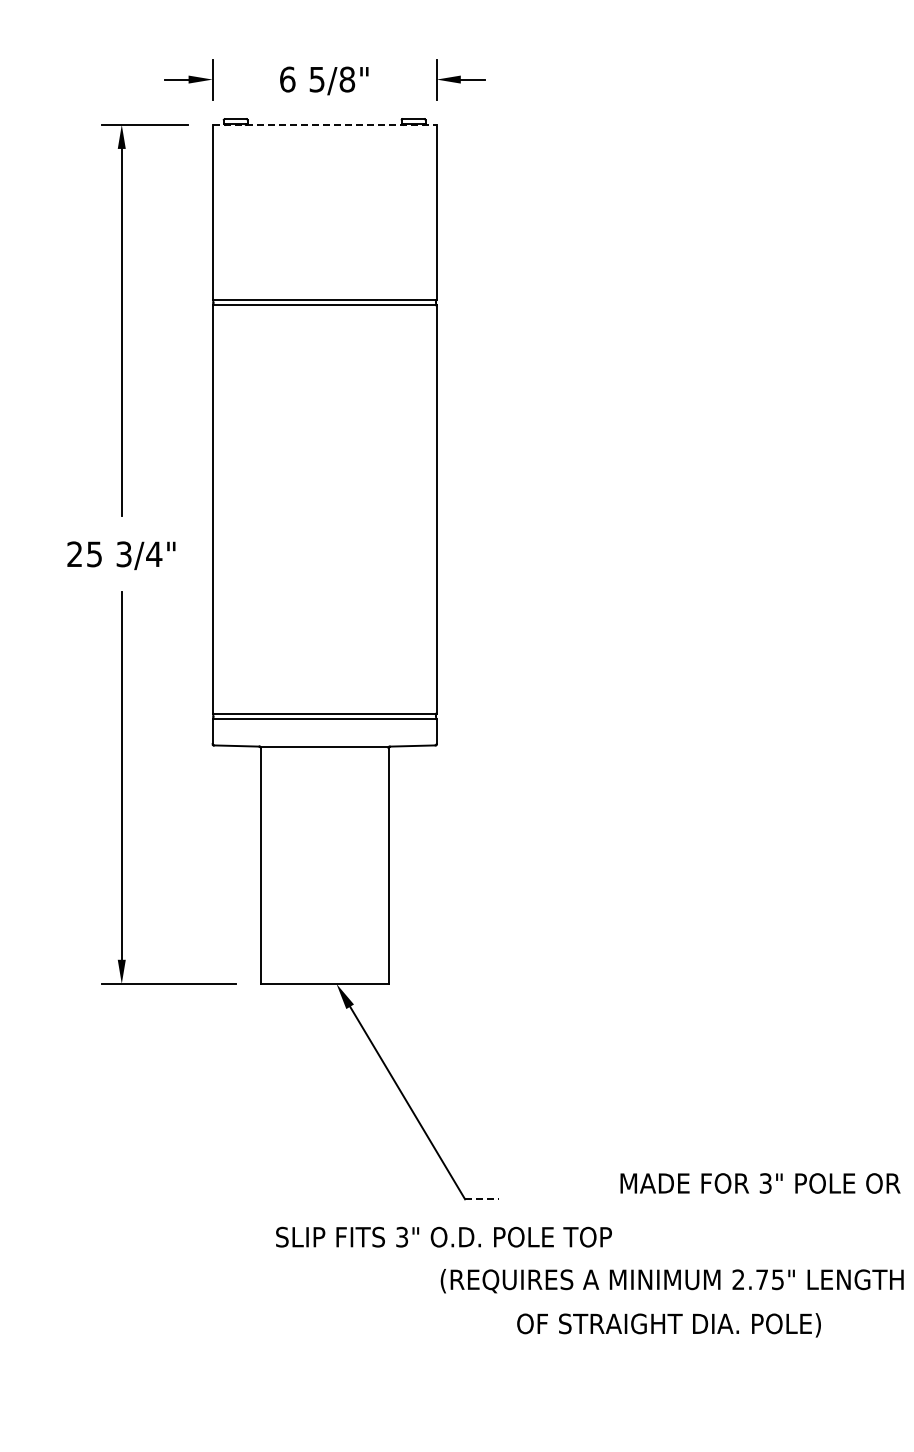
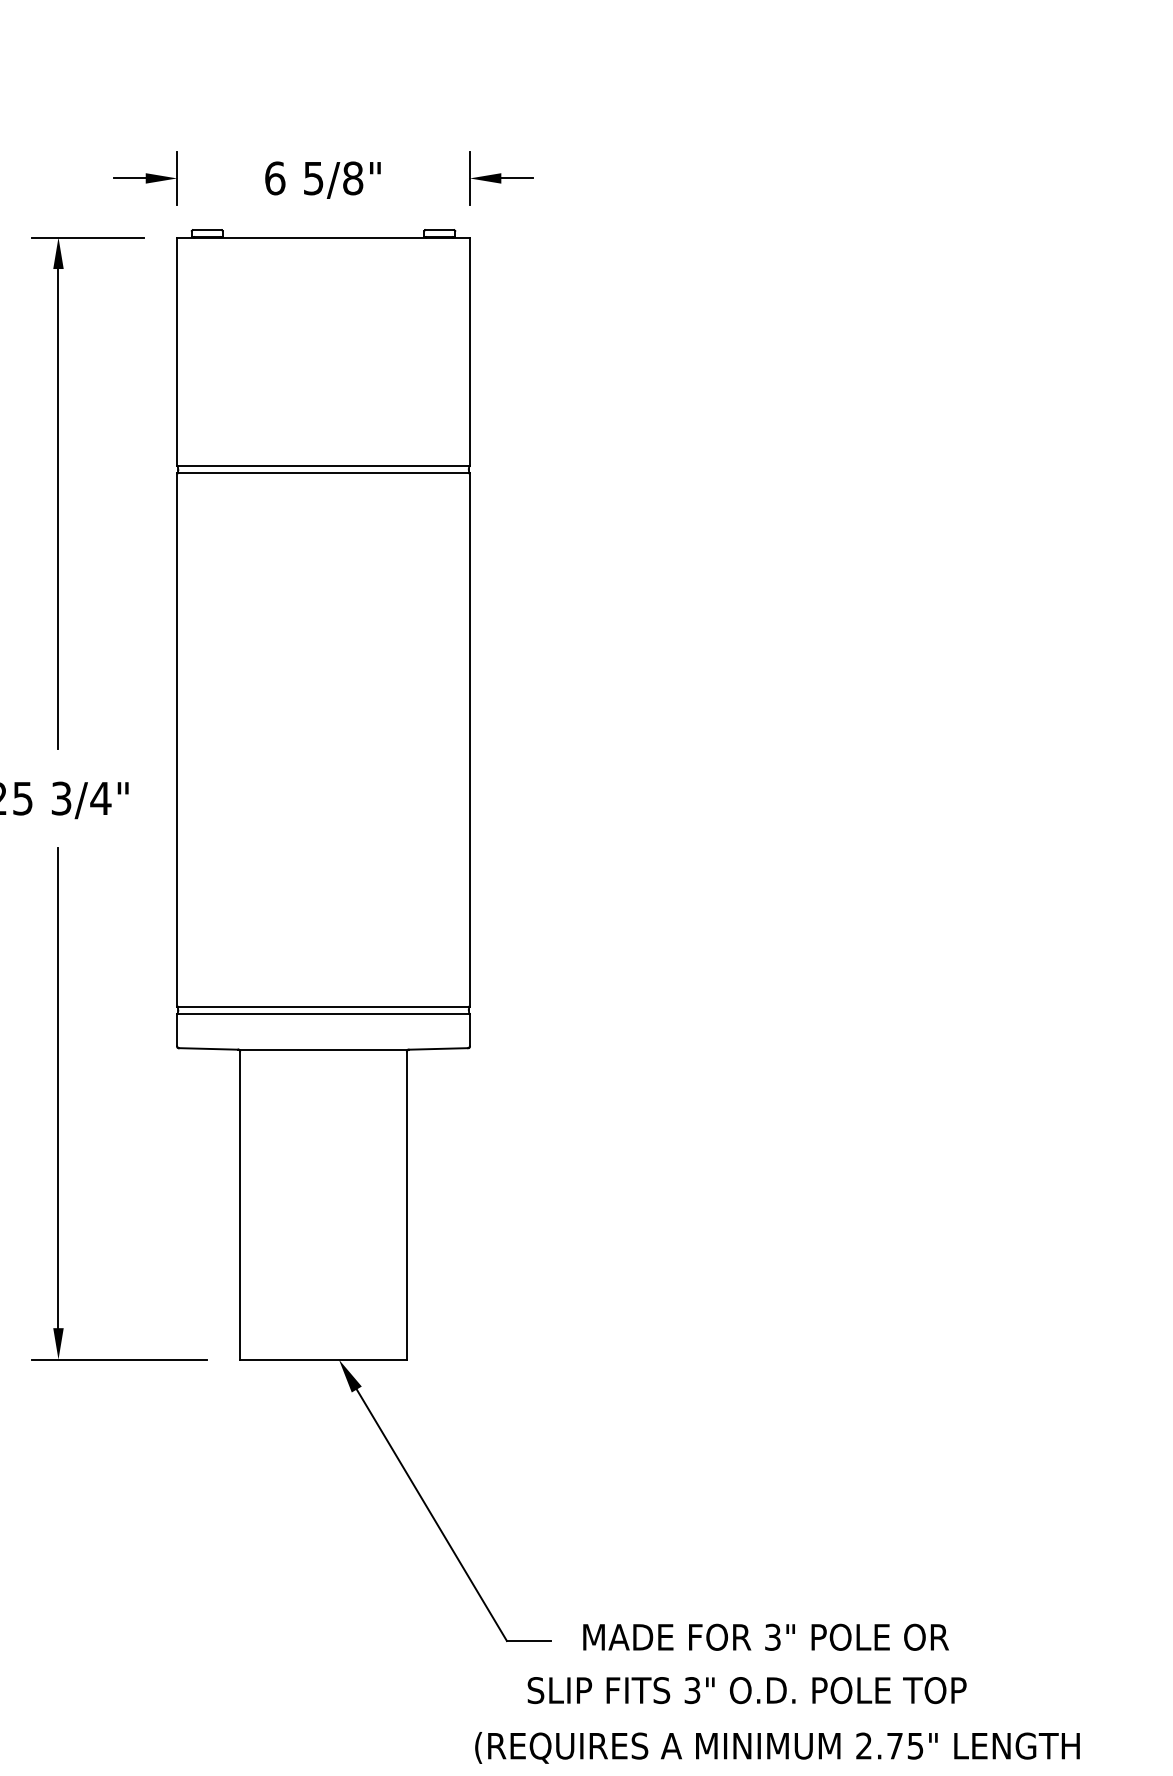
line: (325, 124) -> (324, 237), dashed -> solid
text: (760, 1183) -> (766, 1637), moved
line: (481, 1199) -> (528, 1641), dashed -> solid
text: (443, 1236) -> (746, 1689), moved

